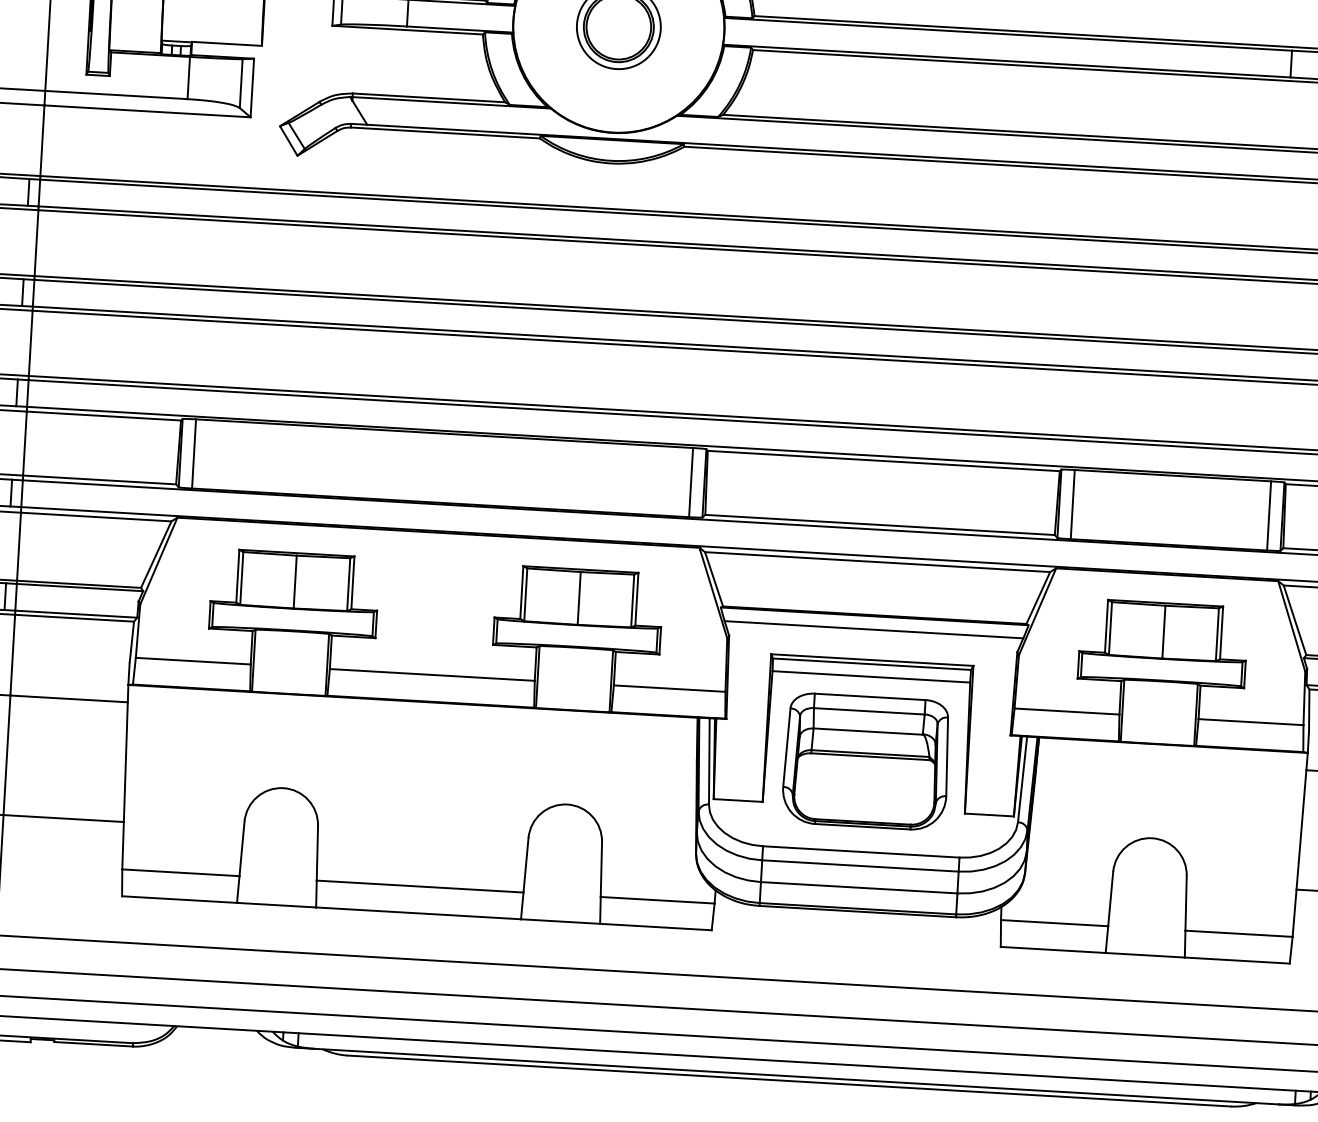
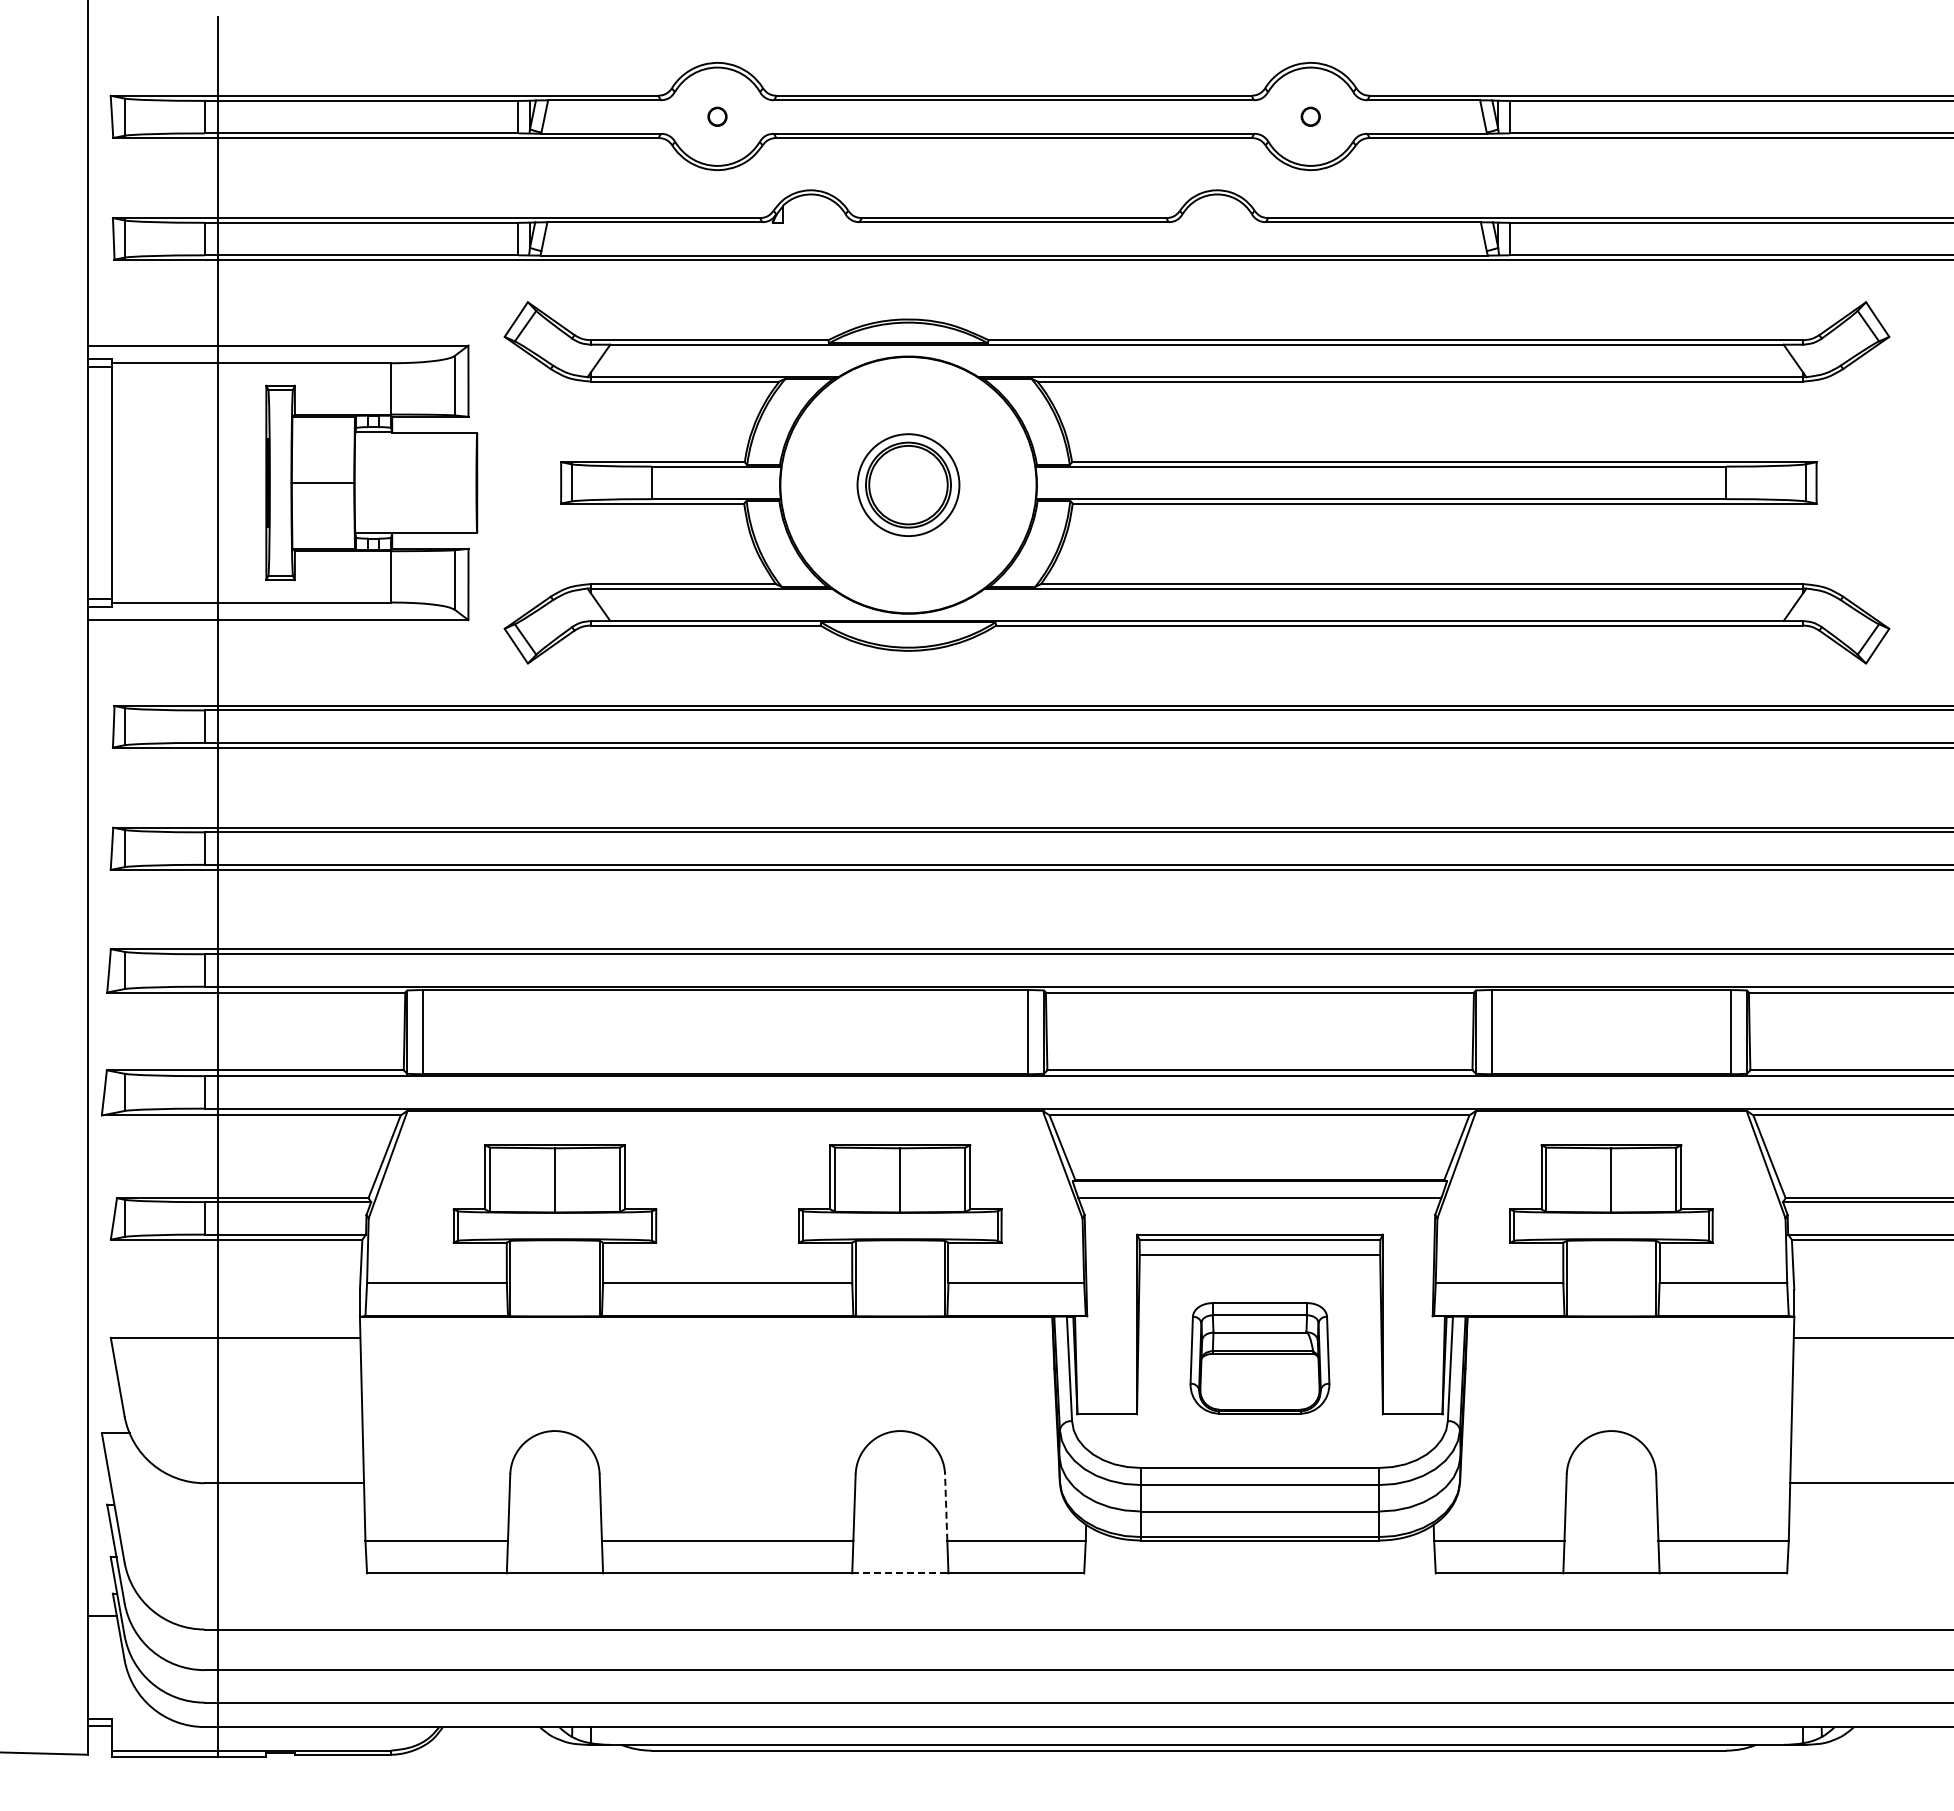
part: (866, 761) -> (1259, 1358), size x0.7
line: (601, 868) -> (946, 1506), solid -> dashed
line: (560, 921) -> (900, 1573), solid -> dashed

